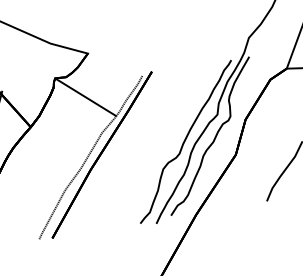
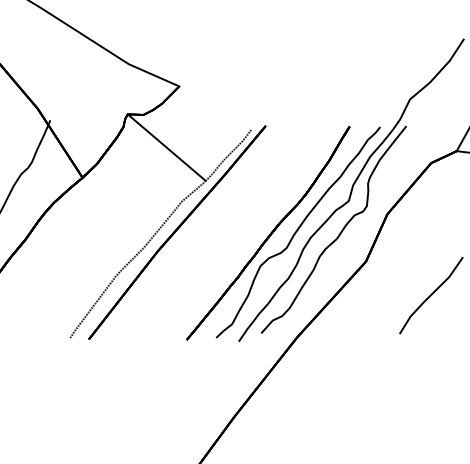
part: (165, 145) -> (268, 233), added

